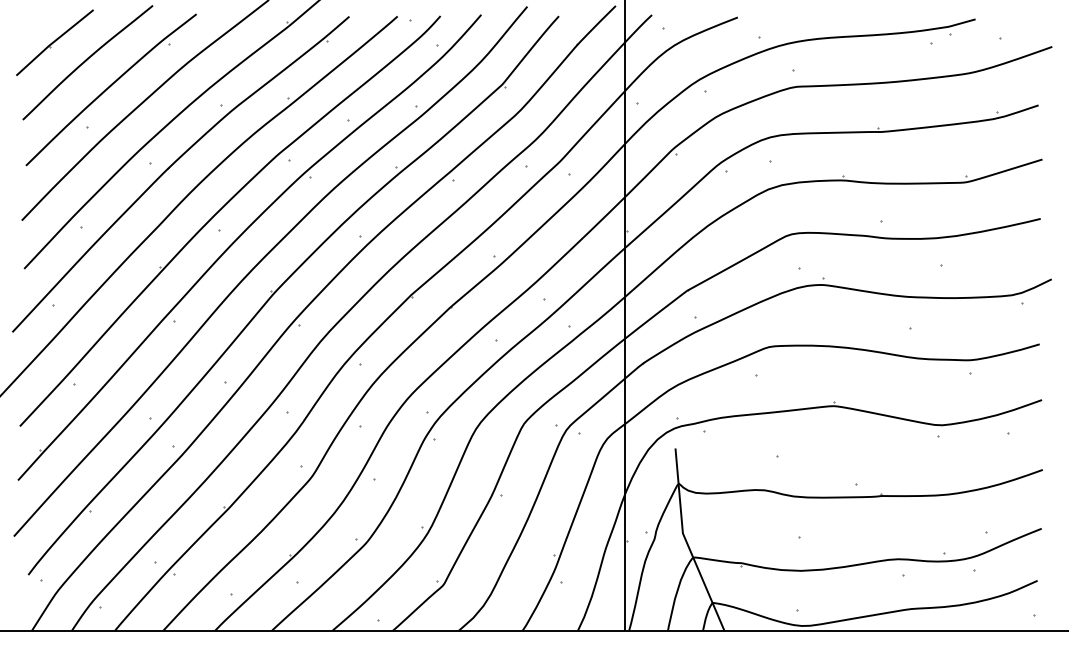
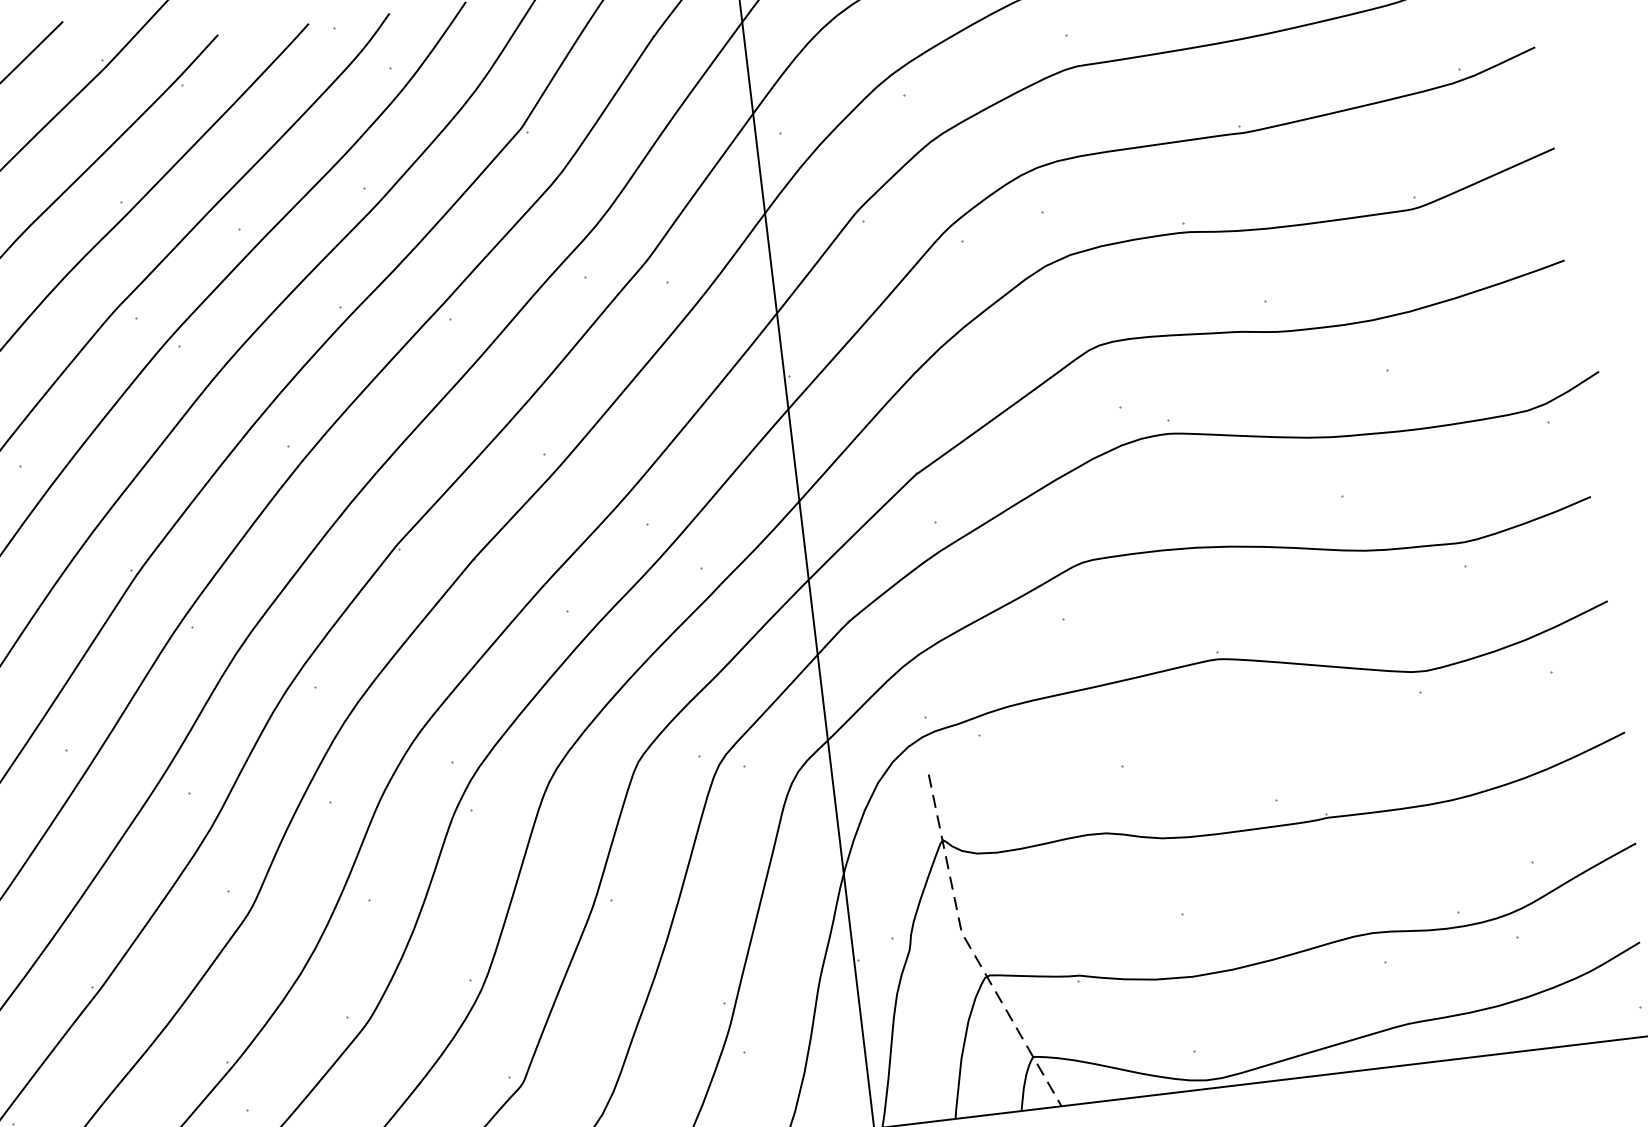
line: (686, 542) -> (970, 949), solid -> dashed

